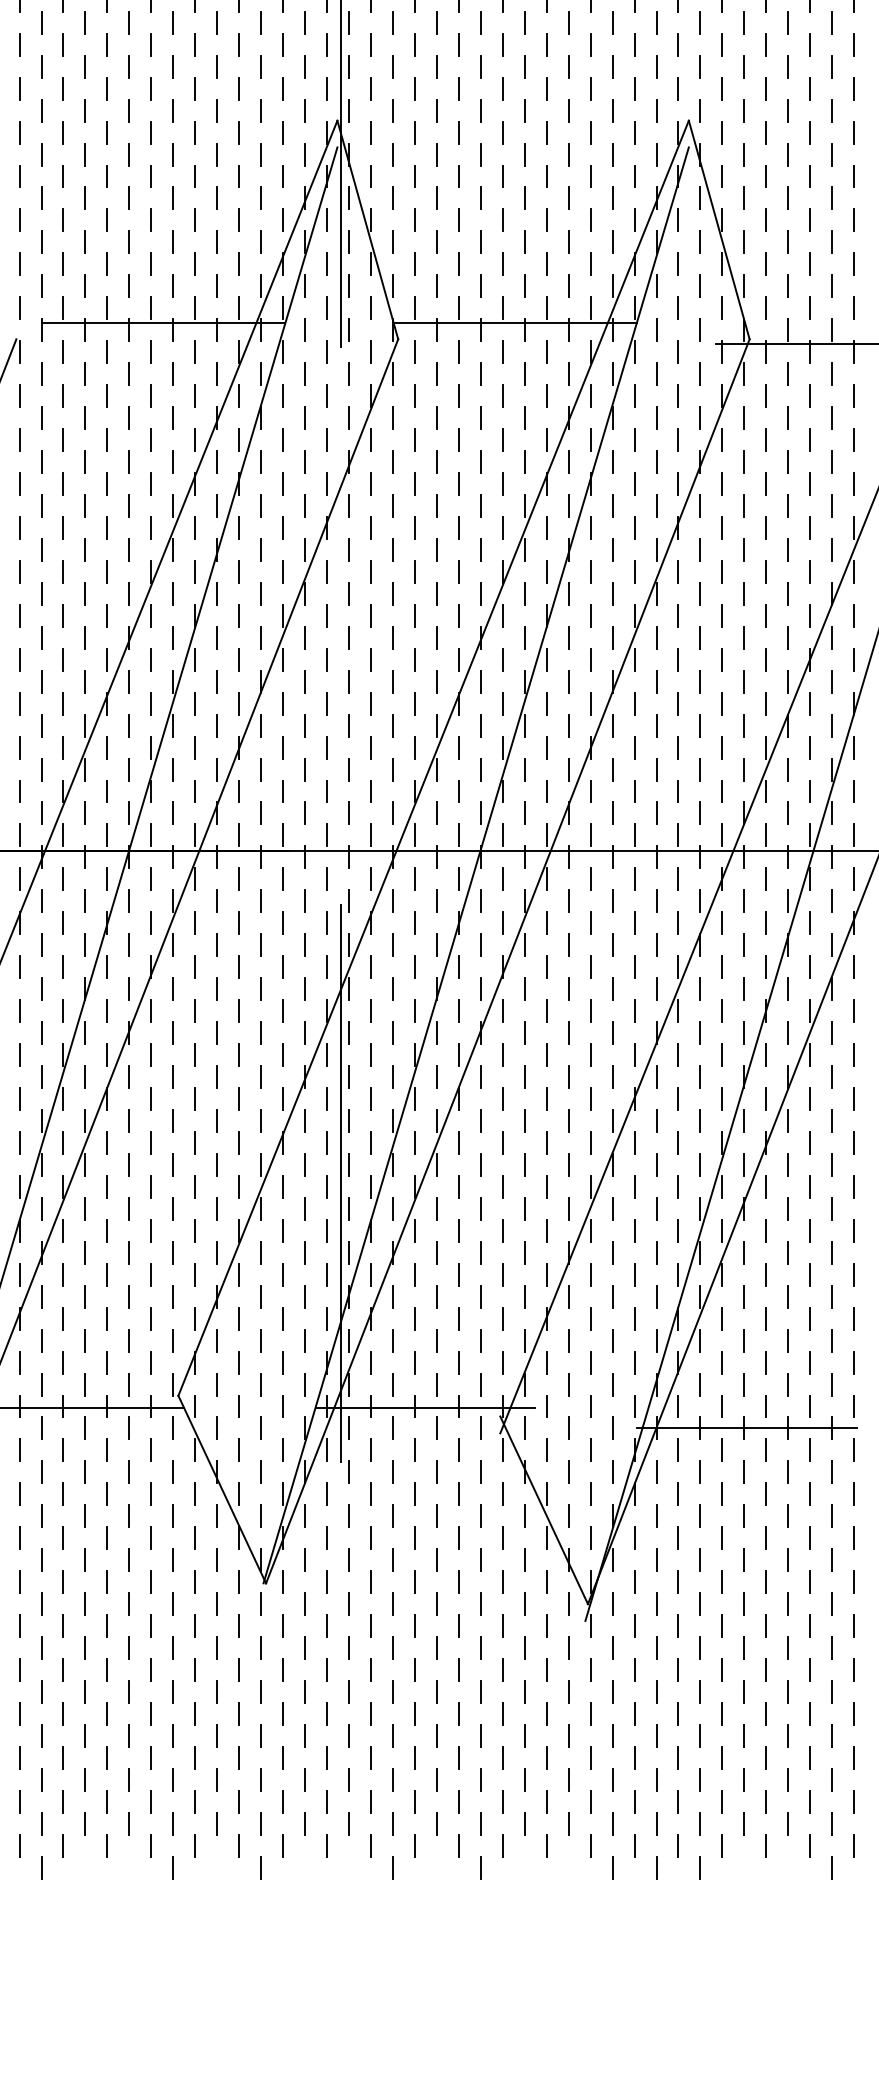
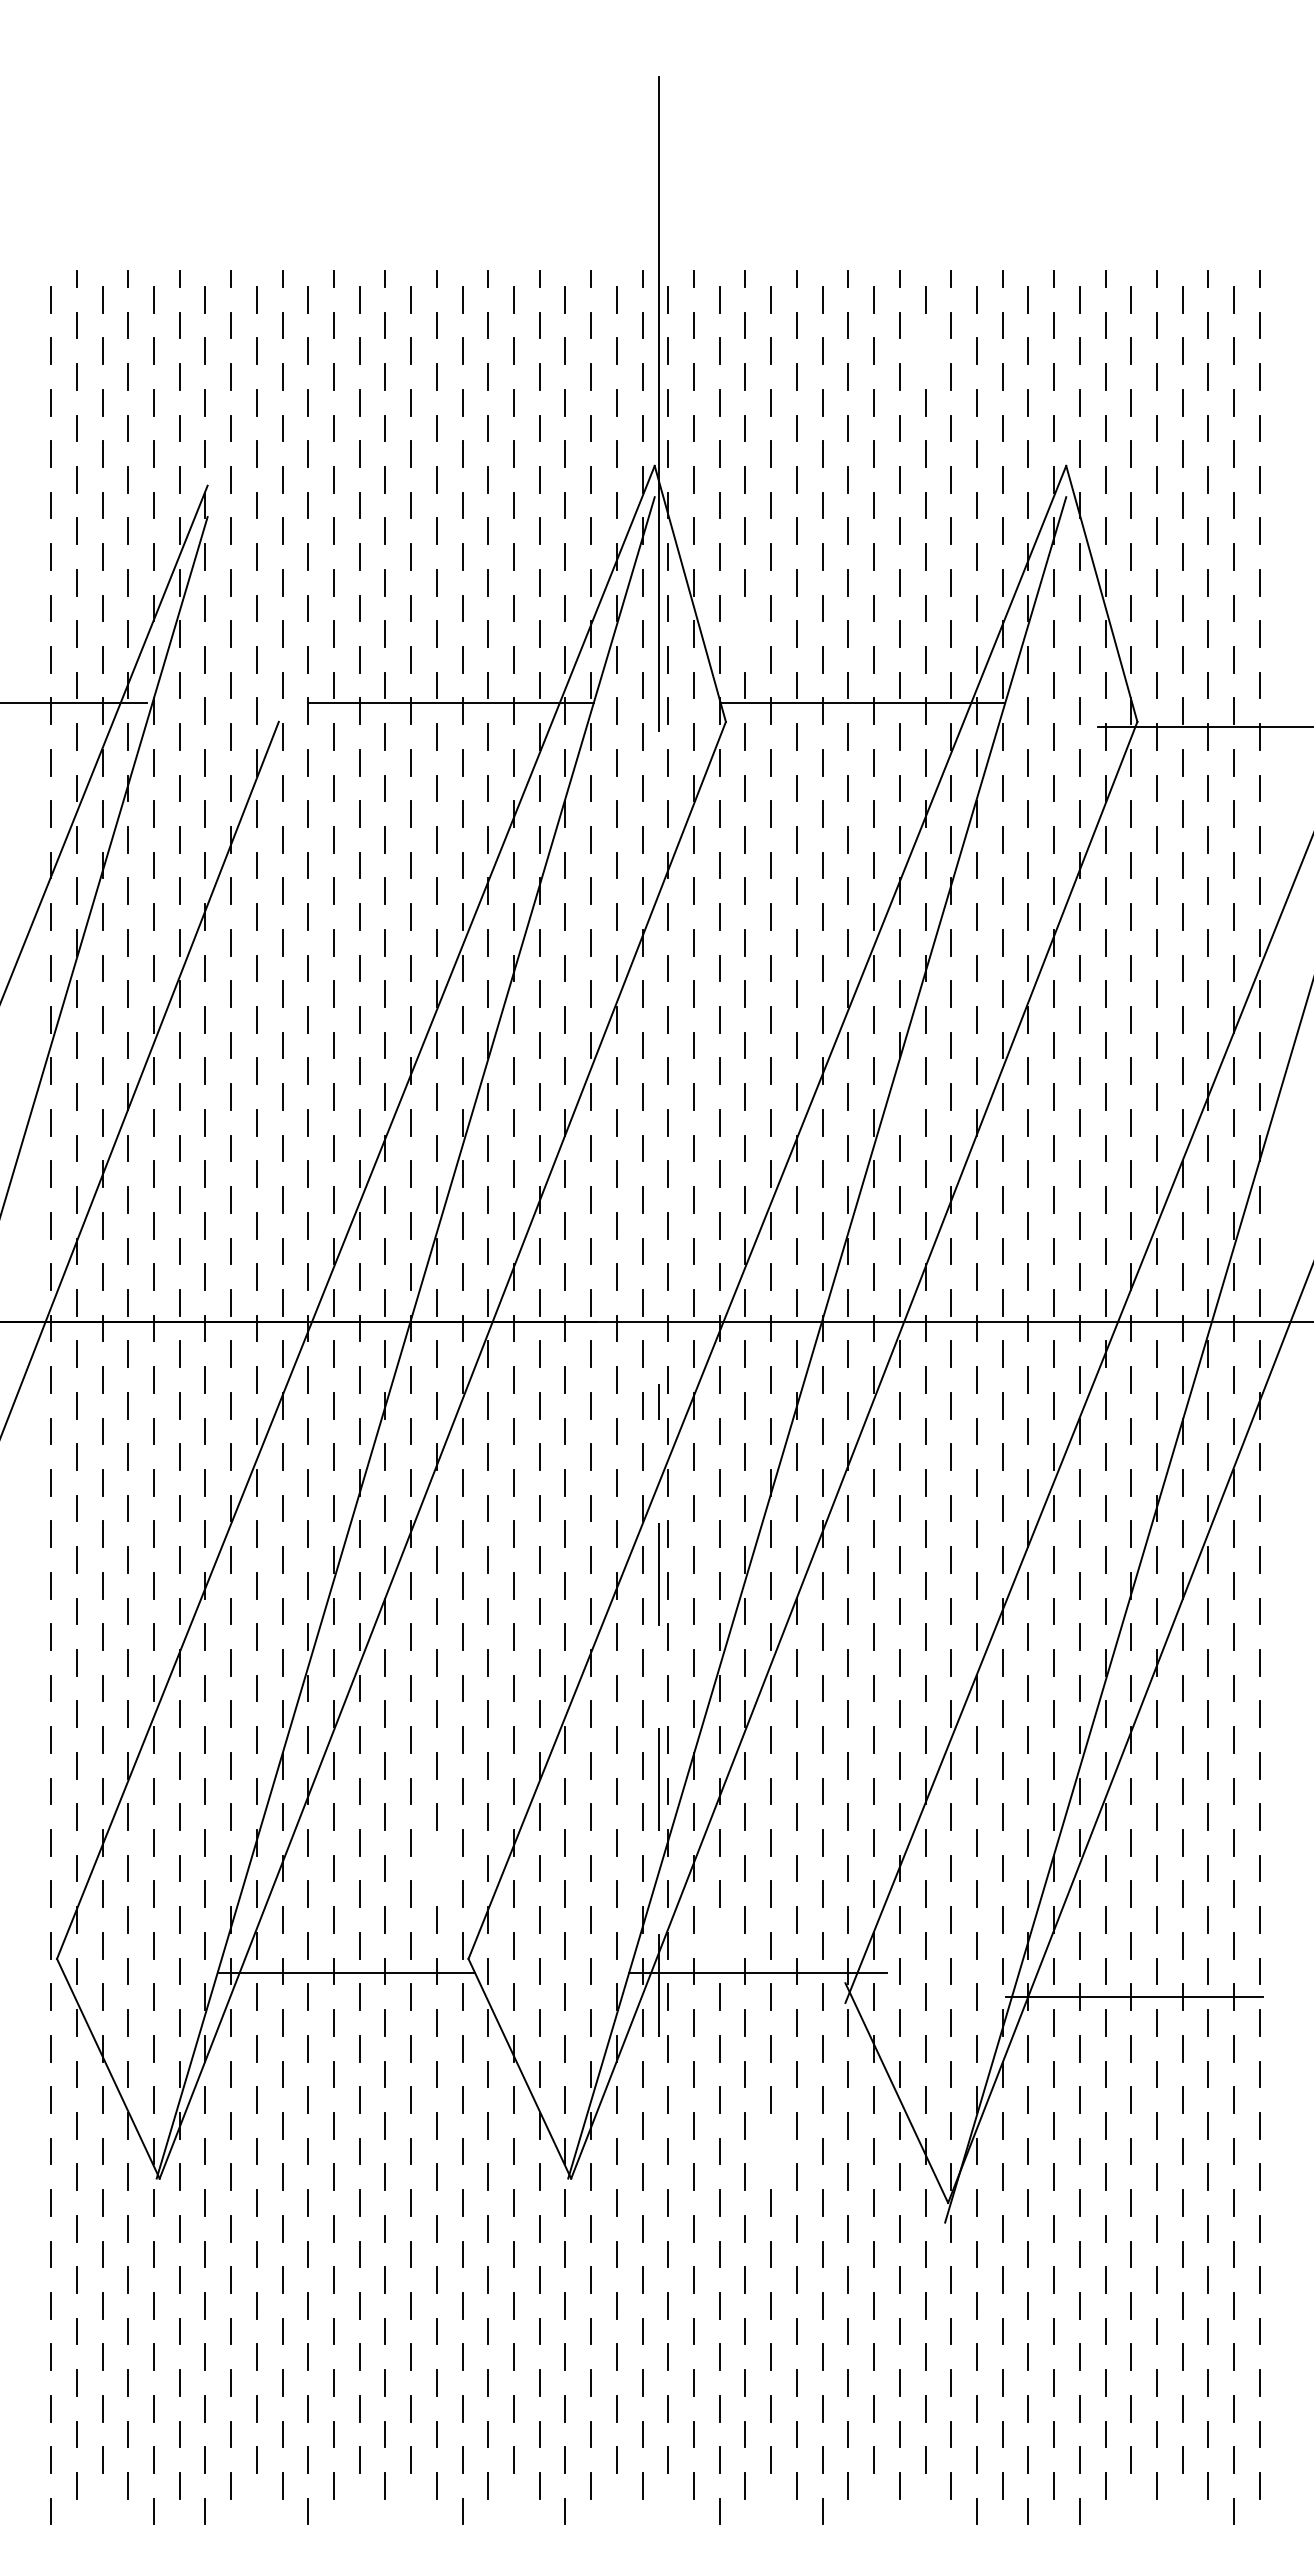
line: (568, 23) -> (925, 351), removed
line: (414, 263) -> (745, 633), removed
line: (546, 659) -> (899, 1096), removed
line: (341, 1183) -> (659, 1710), solid -> dashed
line: (151, 1318) -> (436, 1868), removed
line: (392, 1384) -> (719, 1945), removed
line: (437, 1560) -> (771, 2151), removed

